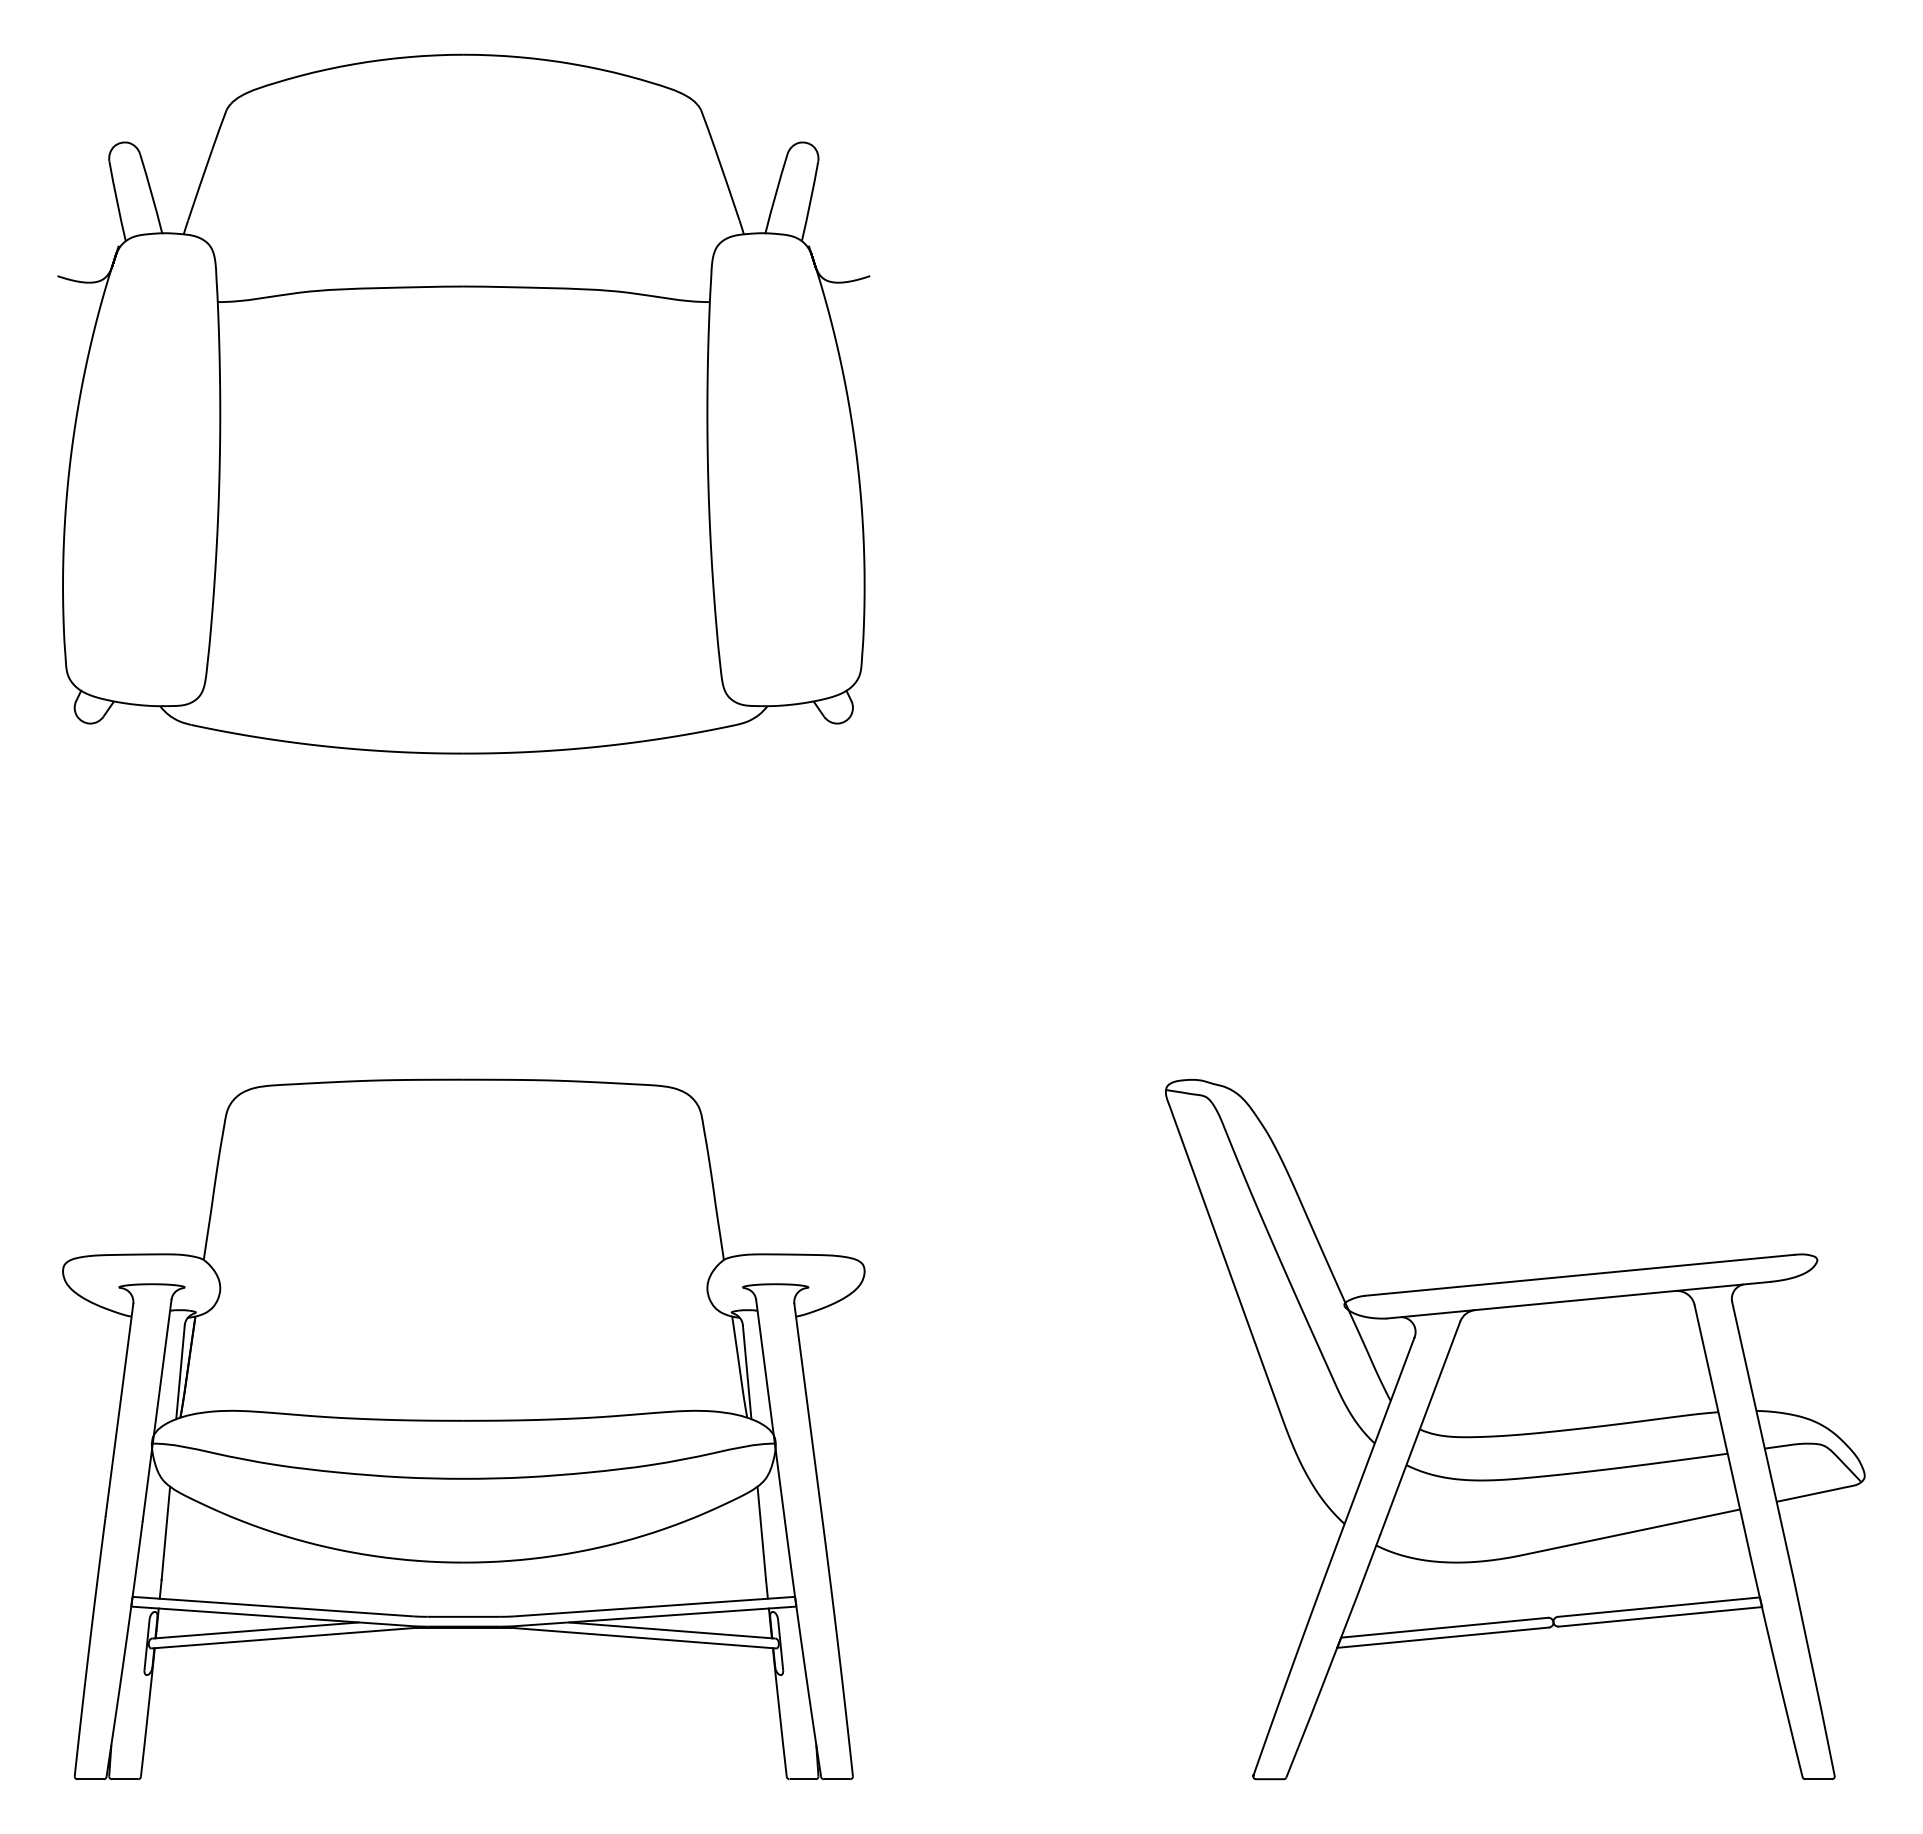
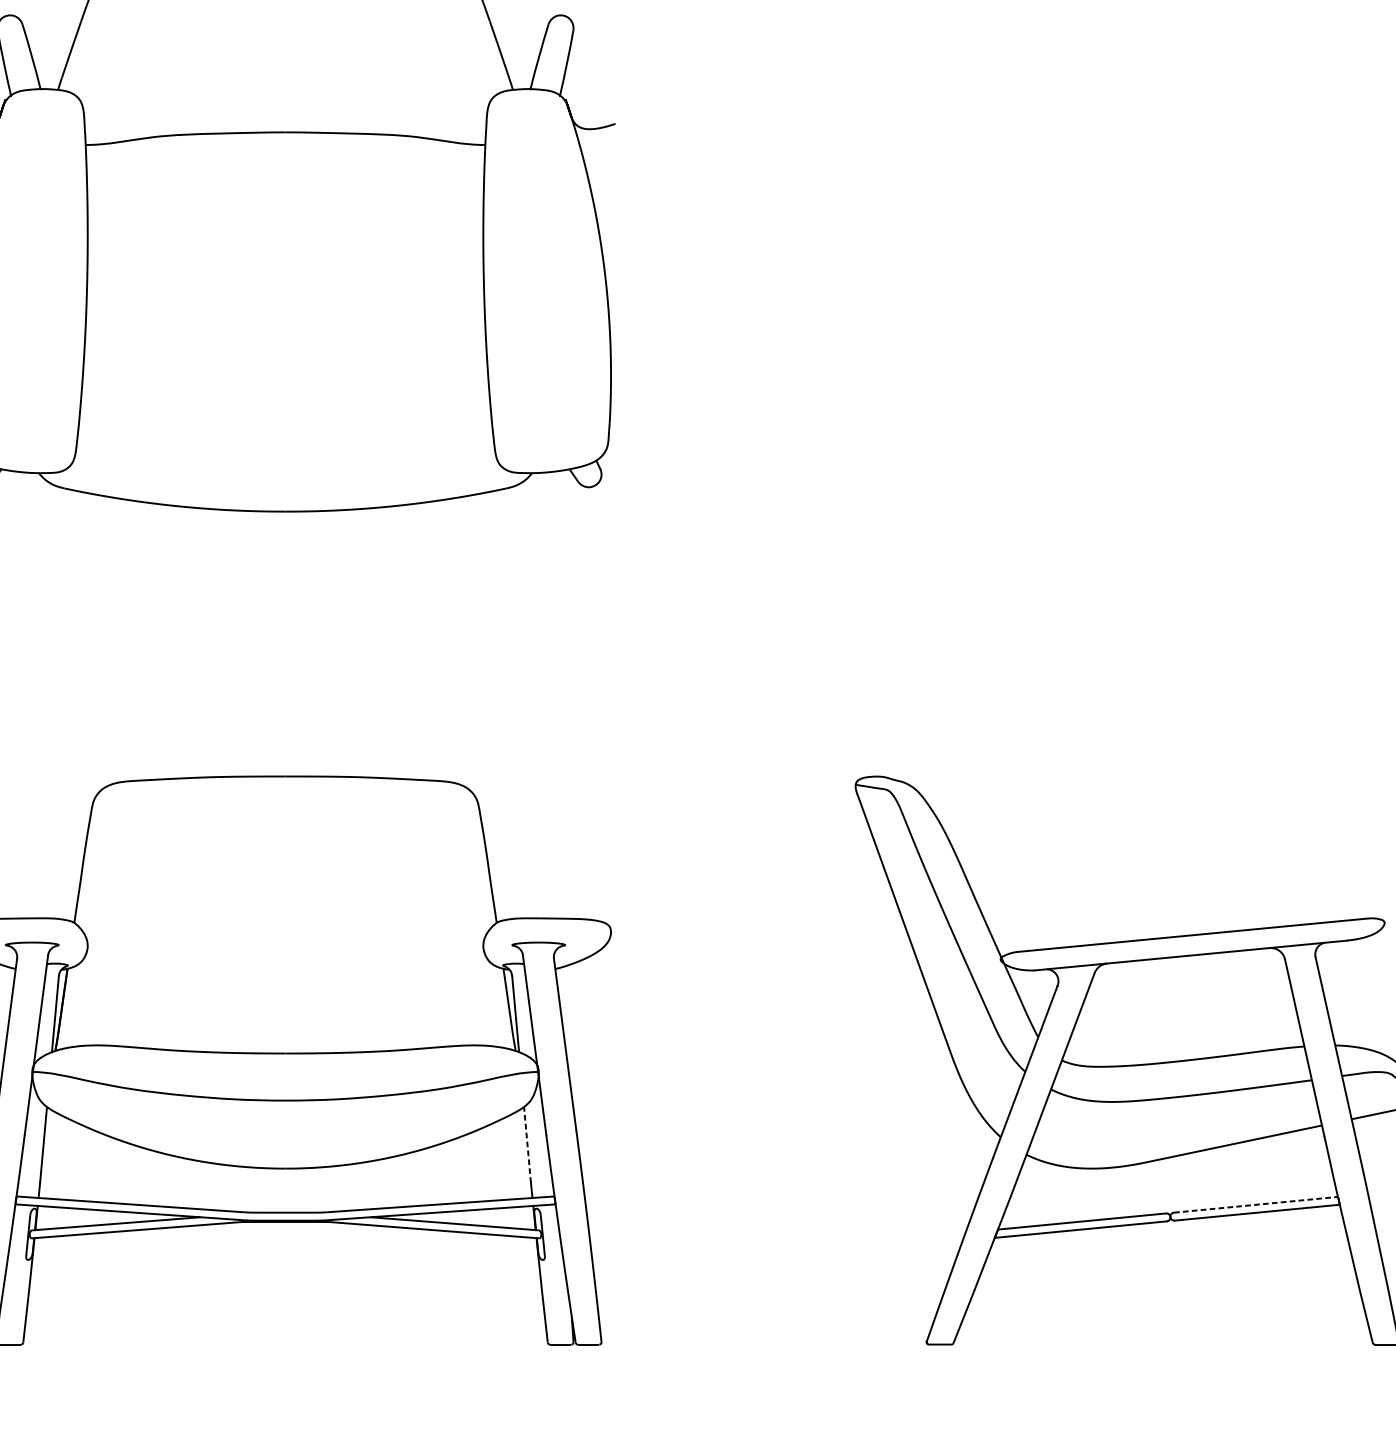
line: (761, 1533) -> (527, 1145), solid -> dashed
line: (1659, 1607) -> (1256, 1205), solid -> dashed

